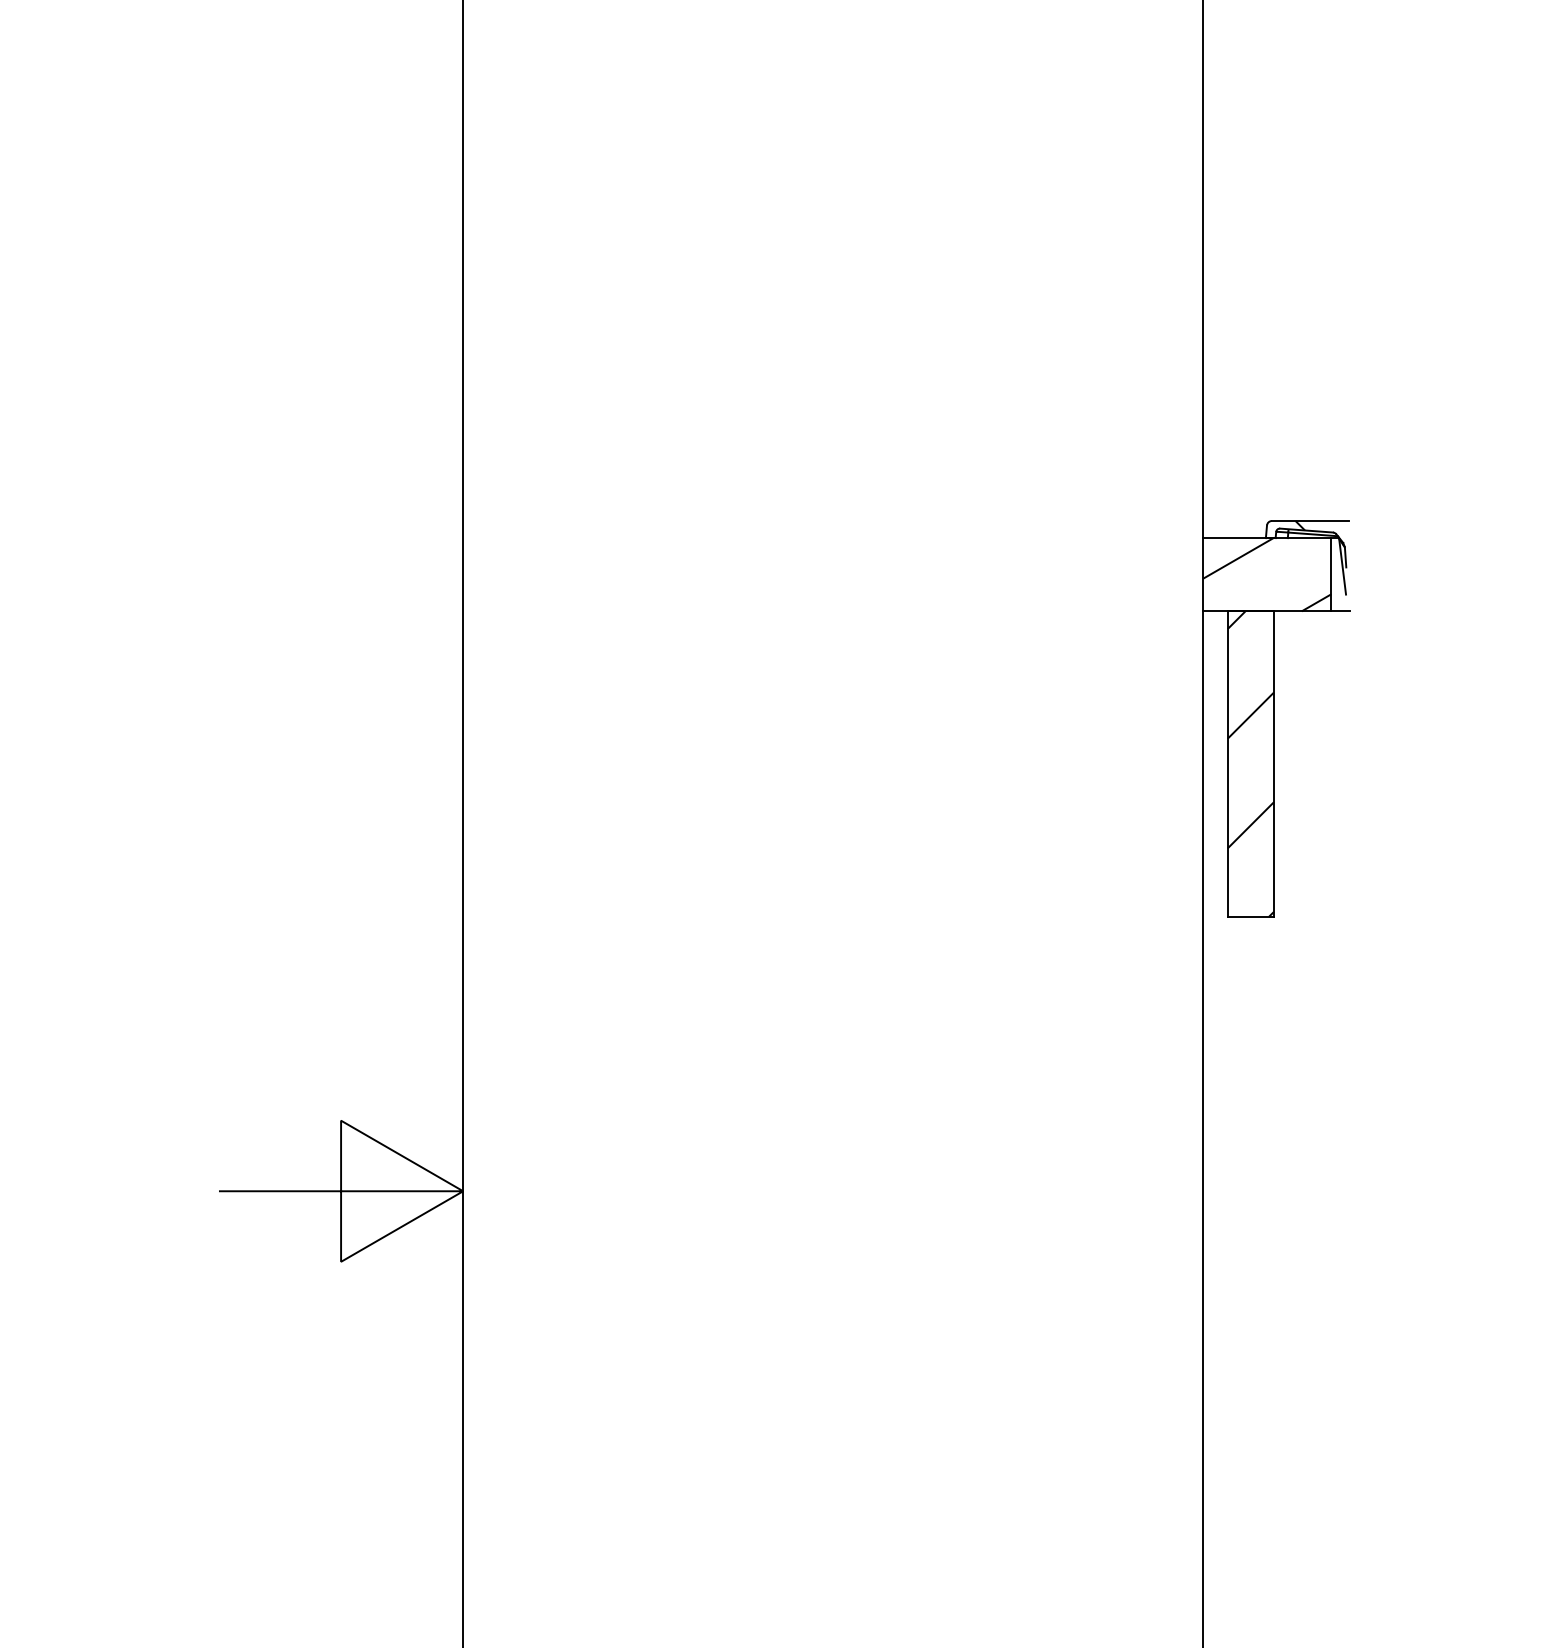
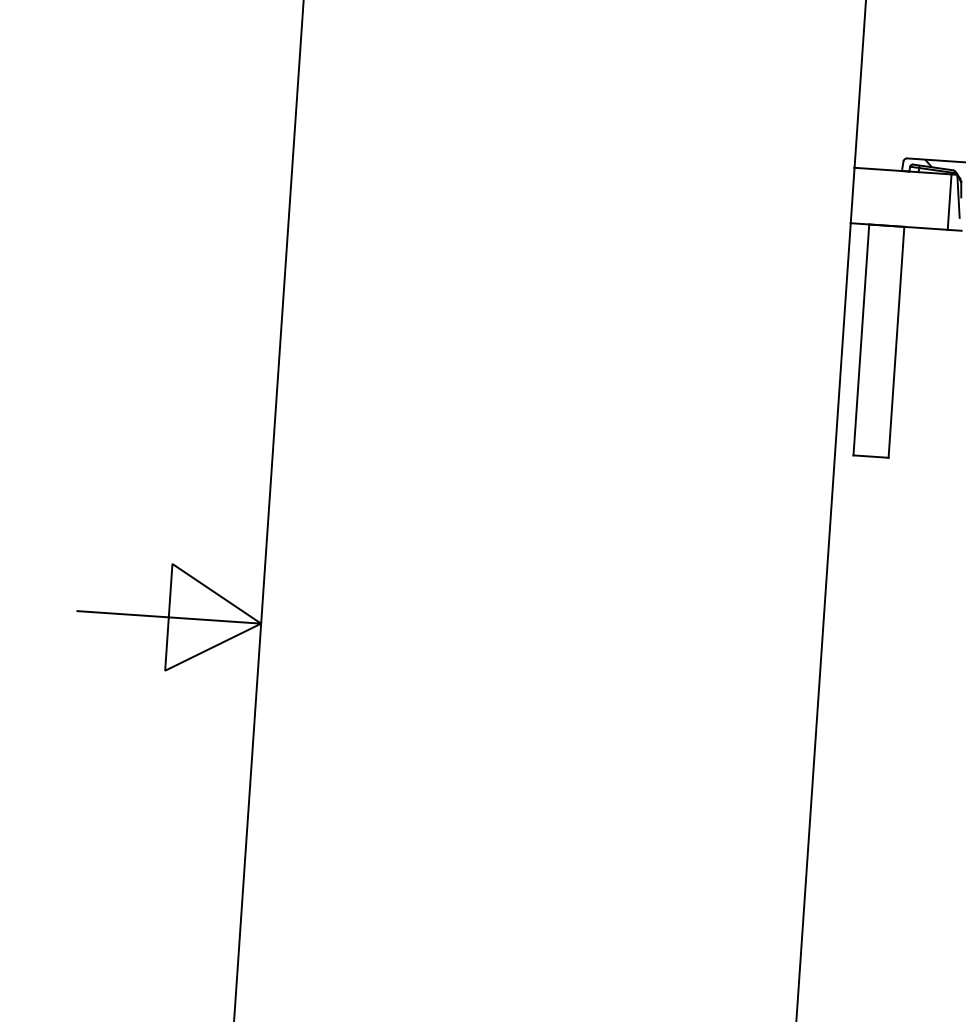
hatch: (1267, 574) -> (901, 198), removed
hatch: (1250, 763) -> (878, 340), removed

